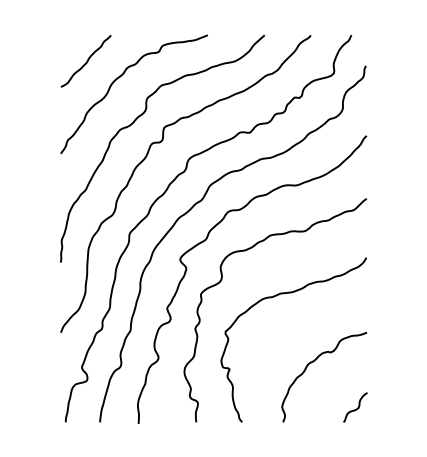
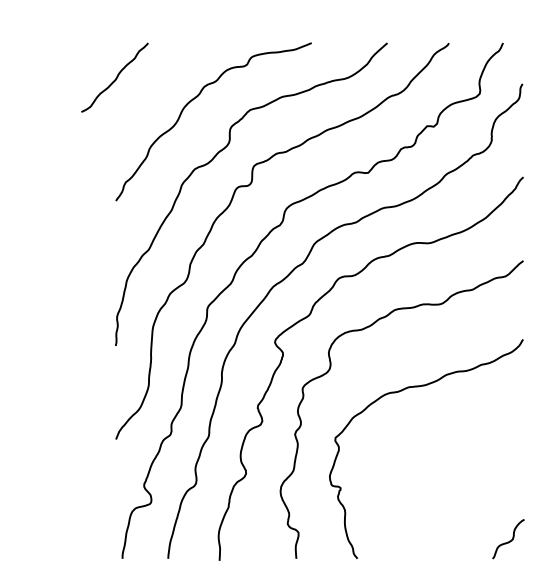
curve: (86, 60) -> (115, 76), moved
curve: (315, 361) -> (455, 477), removed

